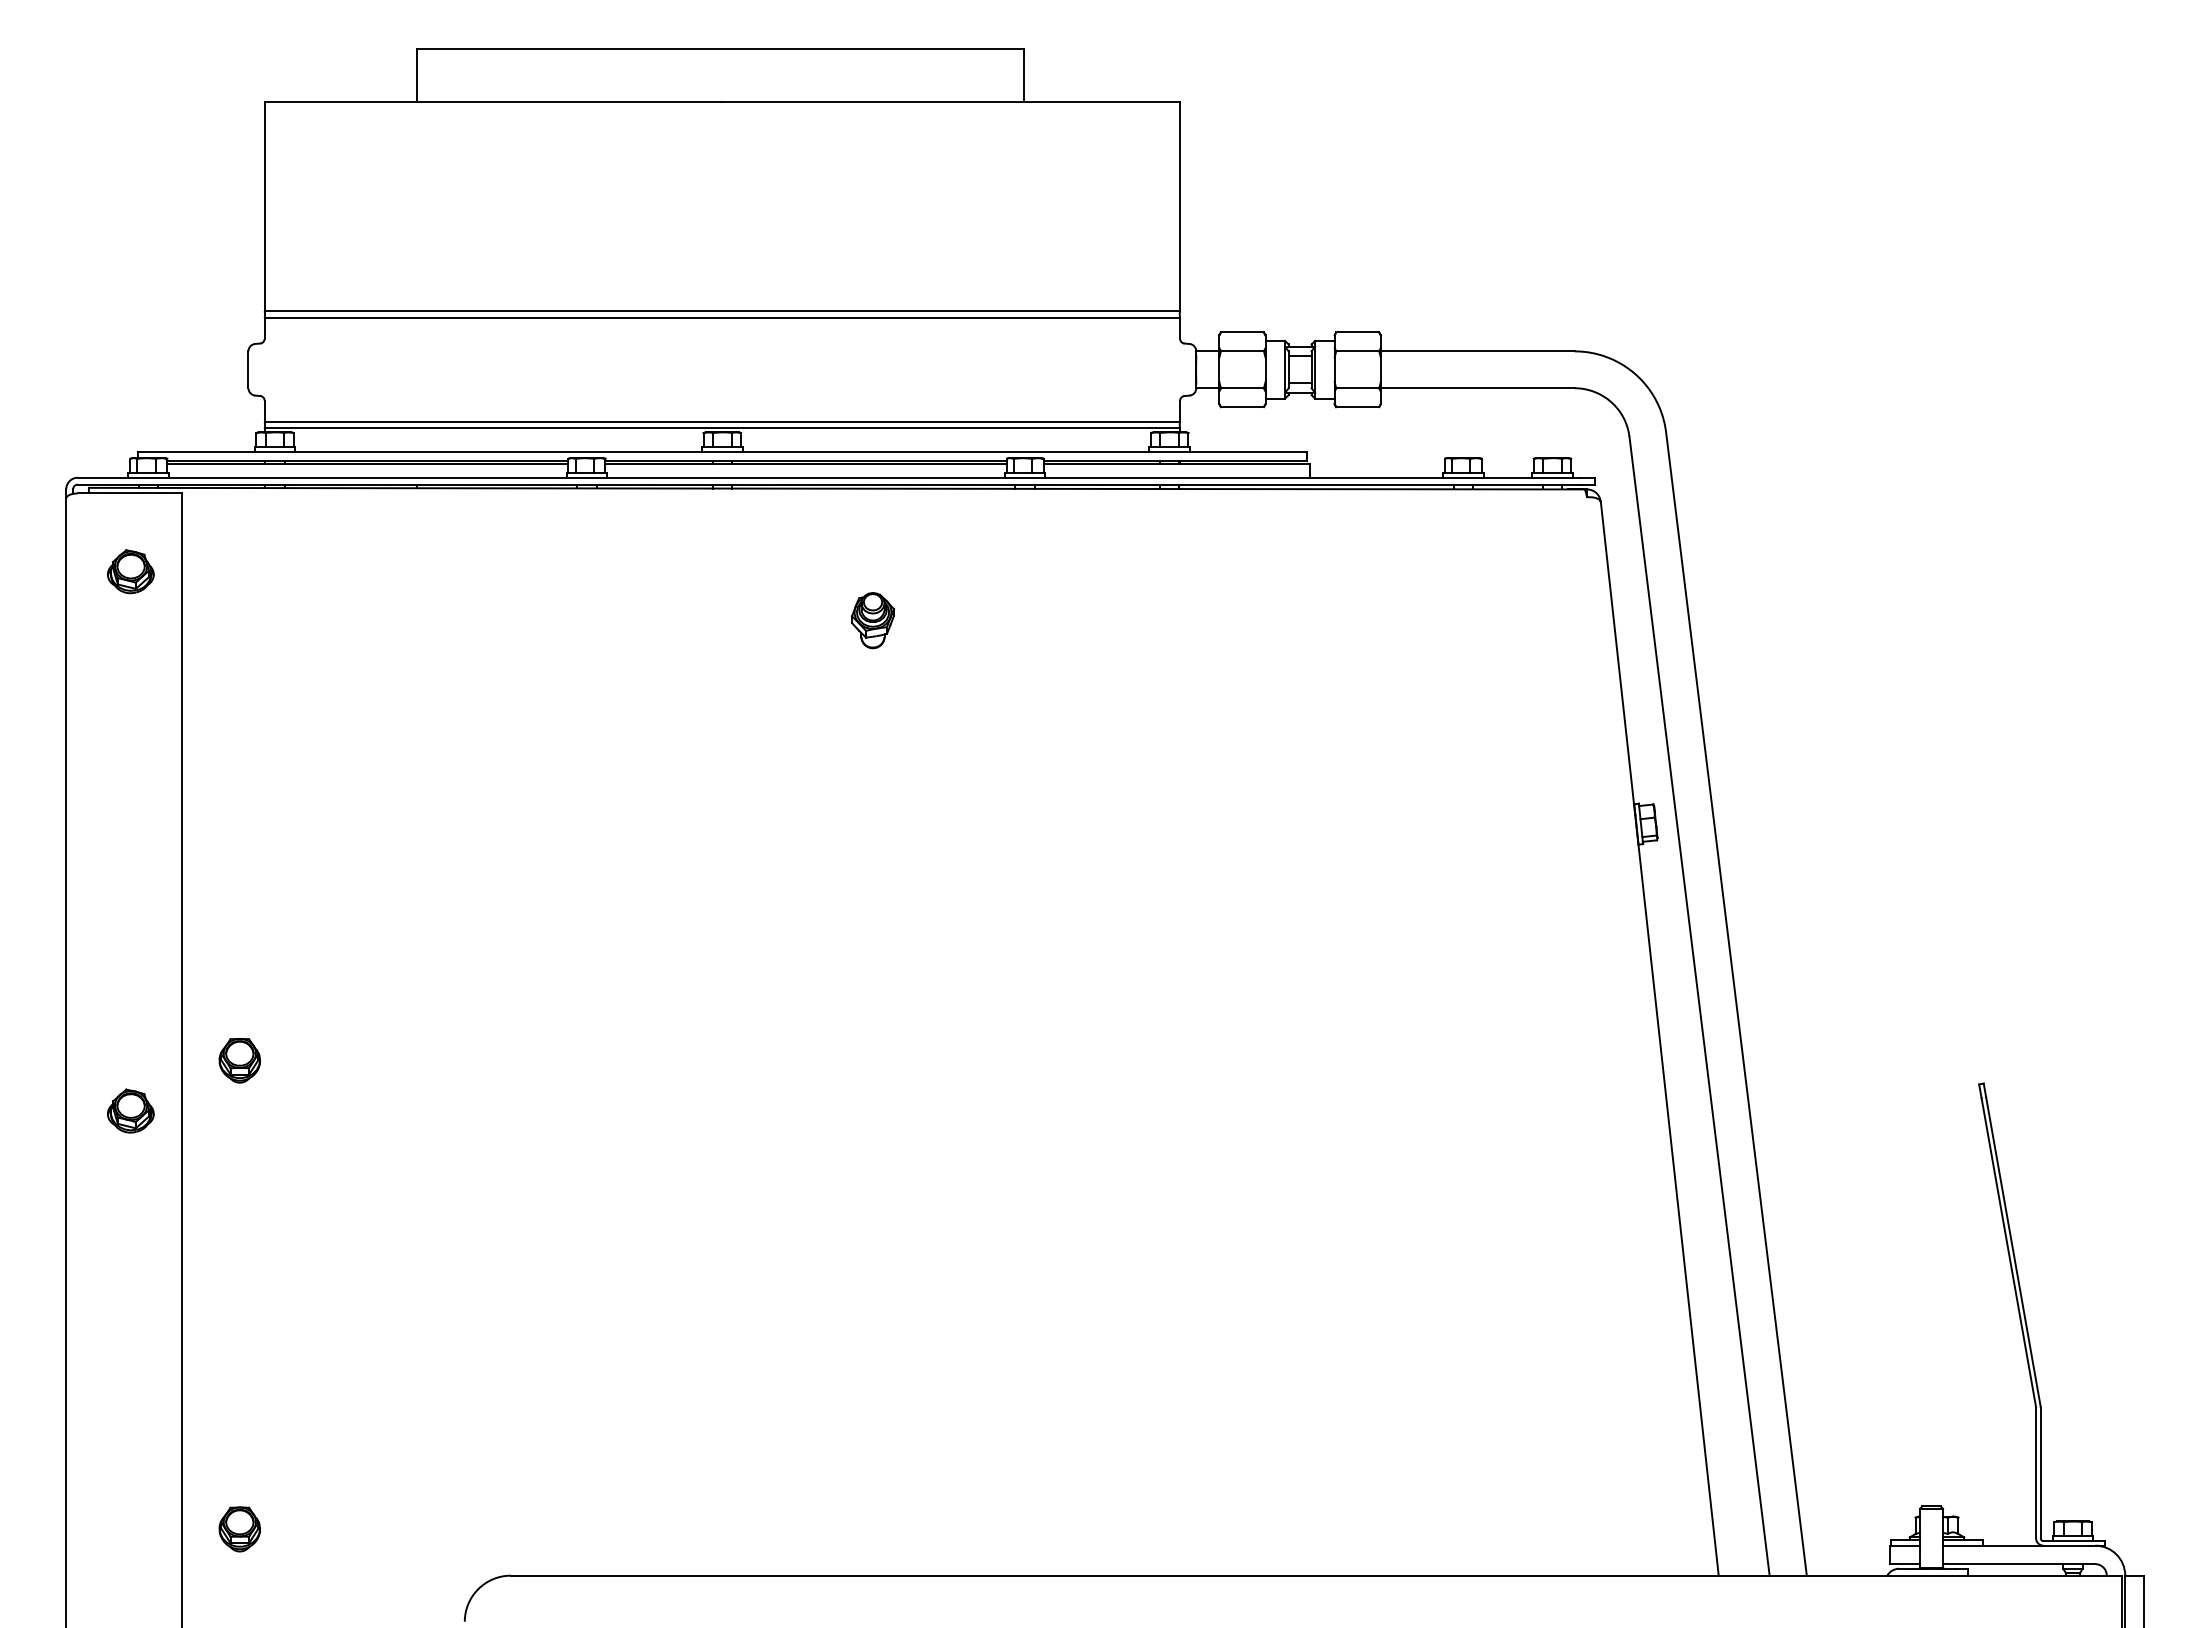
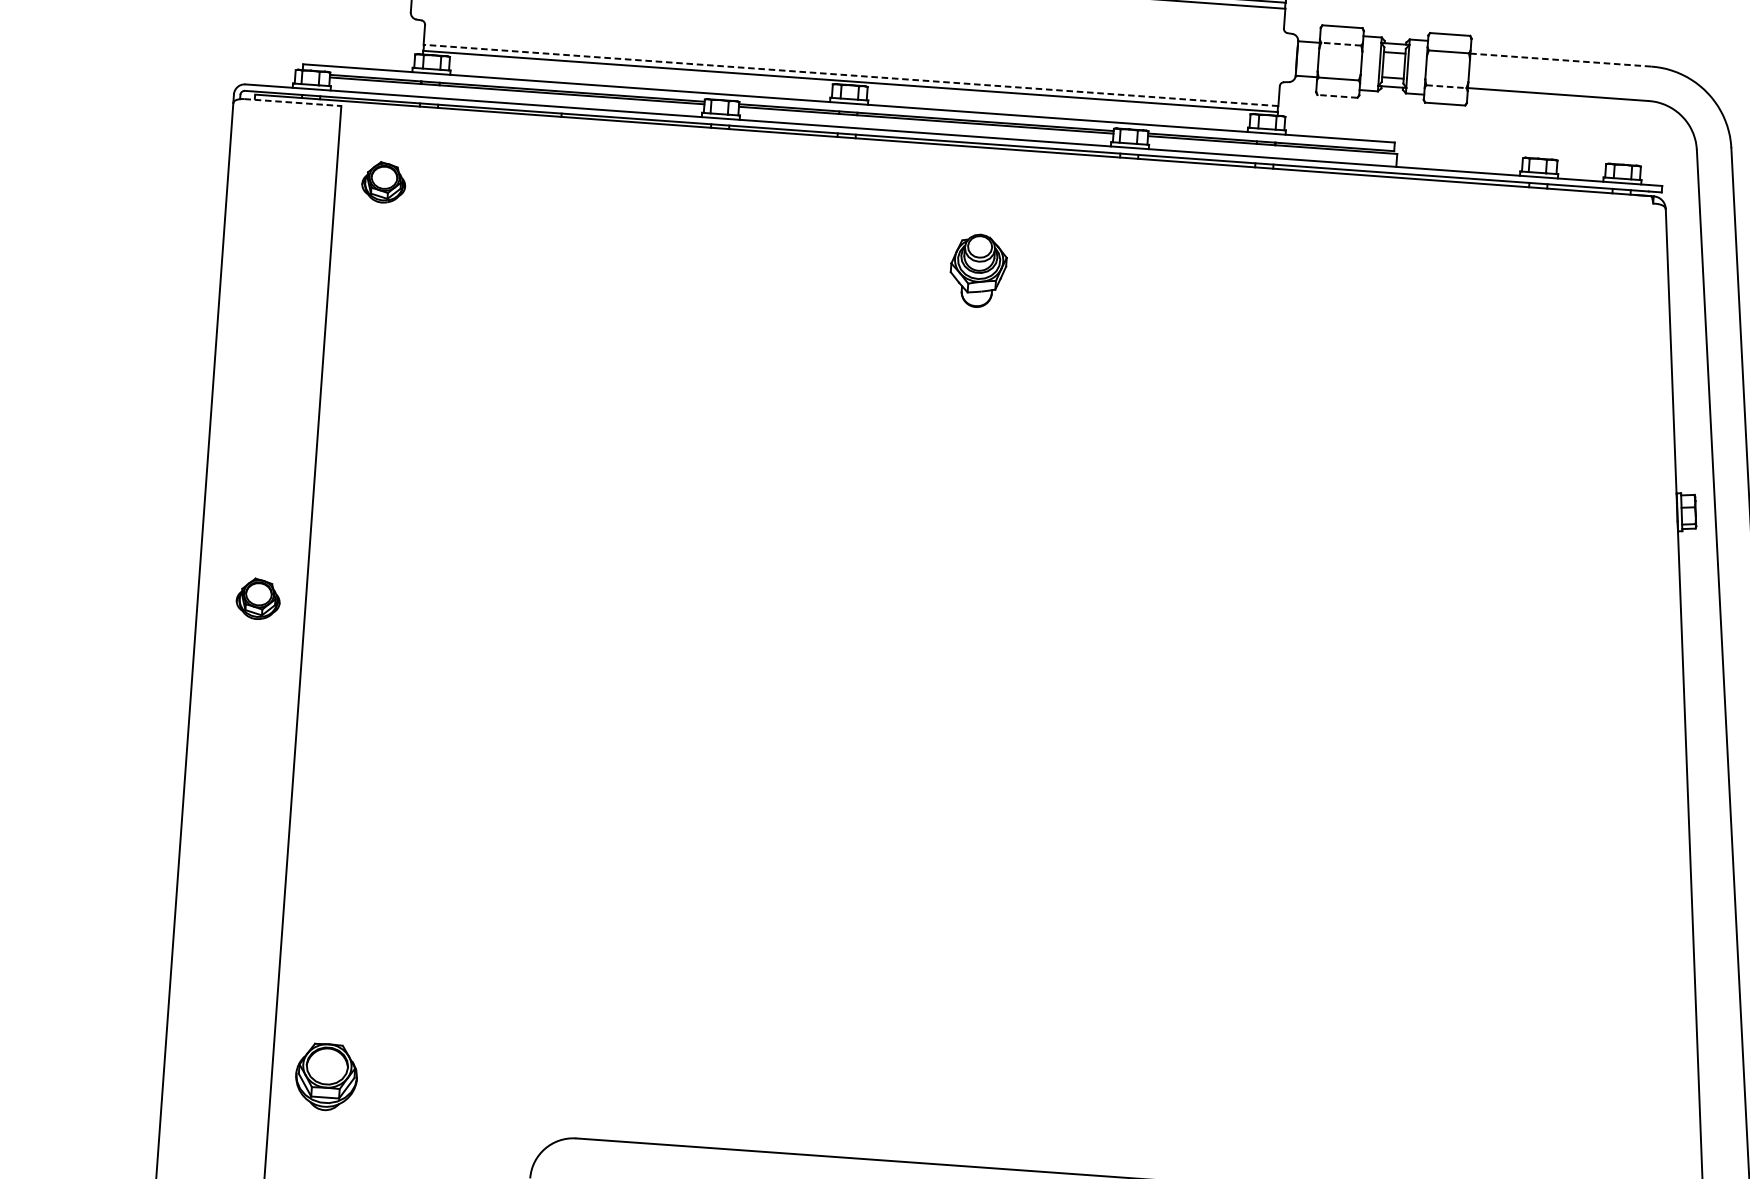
line: (1242, 351) -> (1341, 44), solid -> dashed
line: (1477, 351) -> (1560, 60), solid -> dashed
line: (1357, 388) -> (1446, 86), solid -> dashed
line: (1242, 407) -> (1337, 96), solid -> dashed
line: (722, 421) -> (851, 75), solid -> dashed
line: (129, 493) -> (292, 102), solid -> dashed
part: (130, 571) -> (383, 182), moved
part: (872, 620) -> (977, 270), size x1.4
part: (239, 1060) -> (357, 639), removed
part: (130, 1110) -> (258, 598), moved
part: (239, 1529) -> (326, 1077), size x1.6

